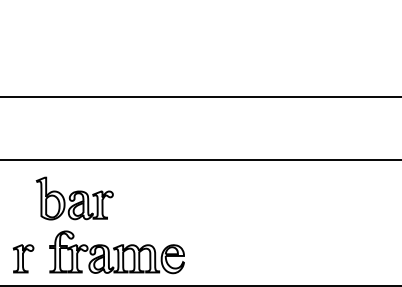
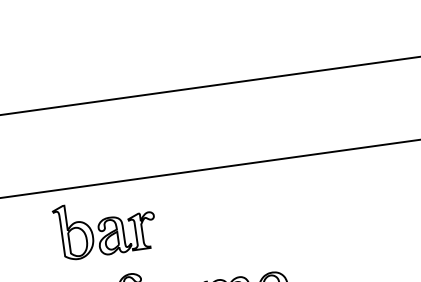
part: (74, 198) -> (104, 227), moved

